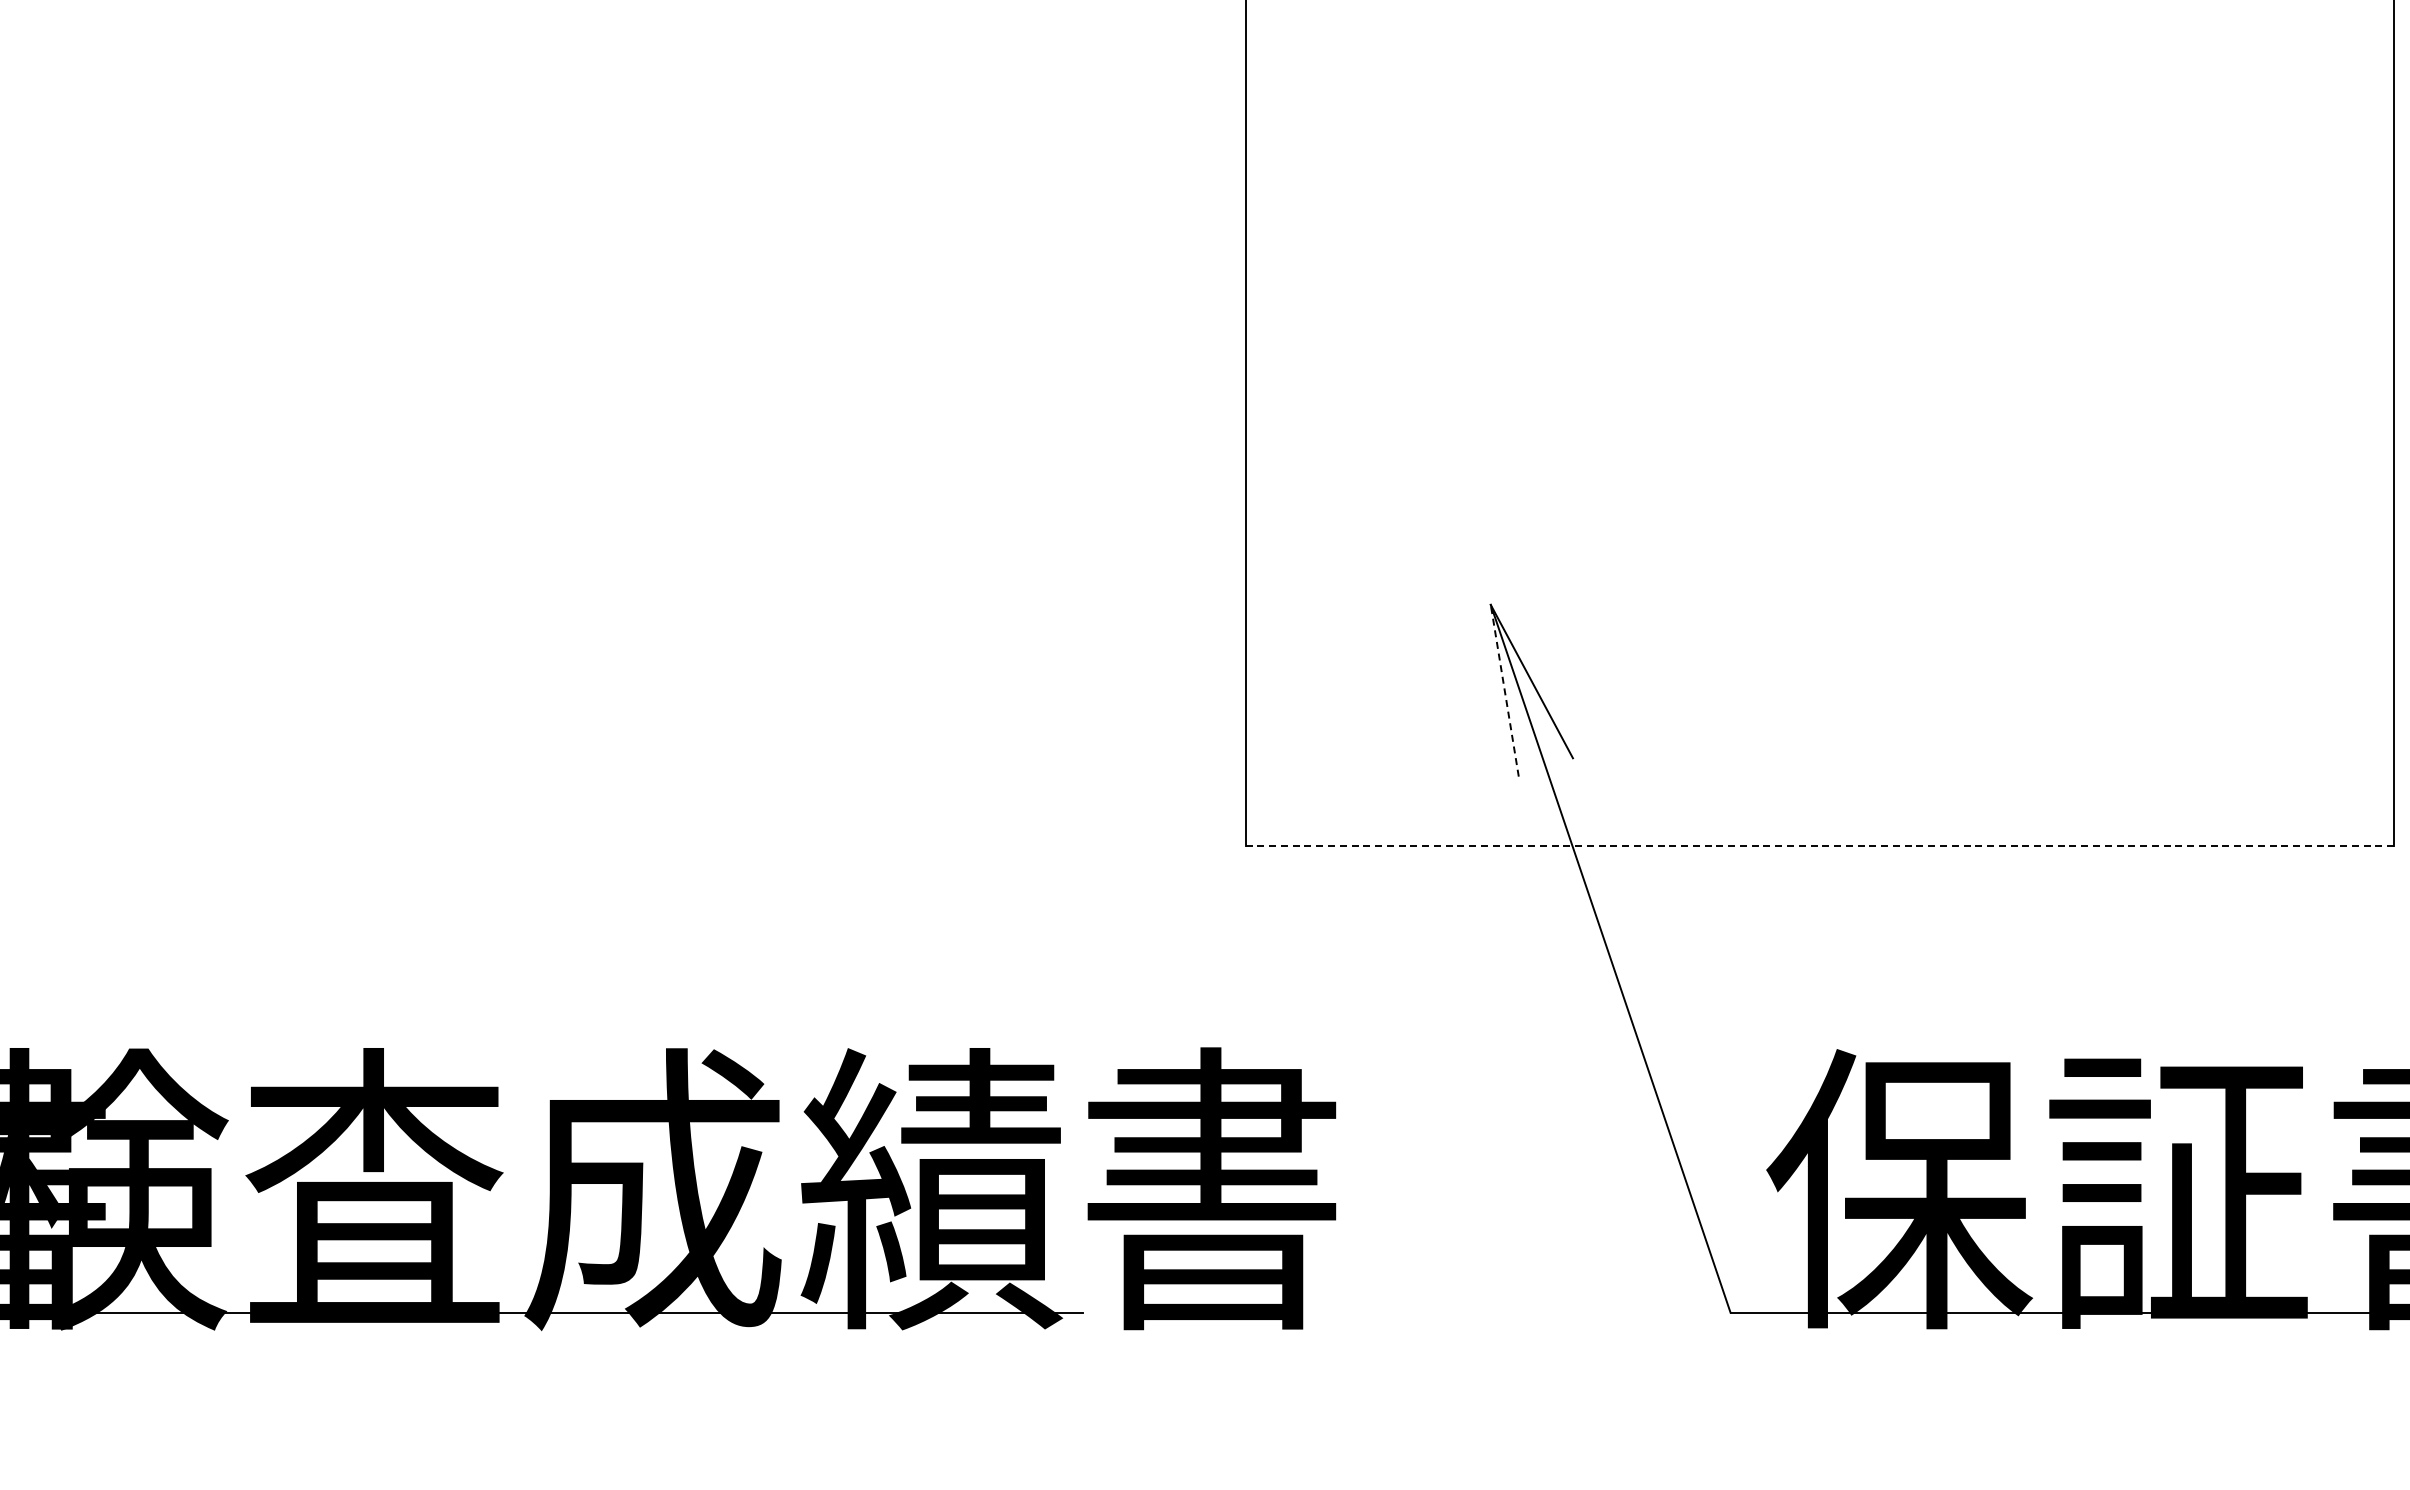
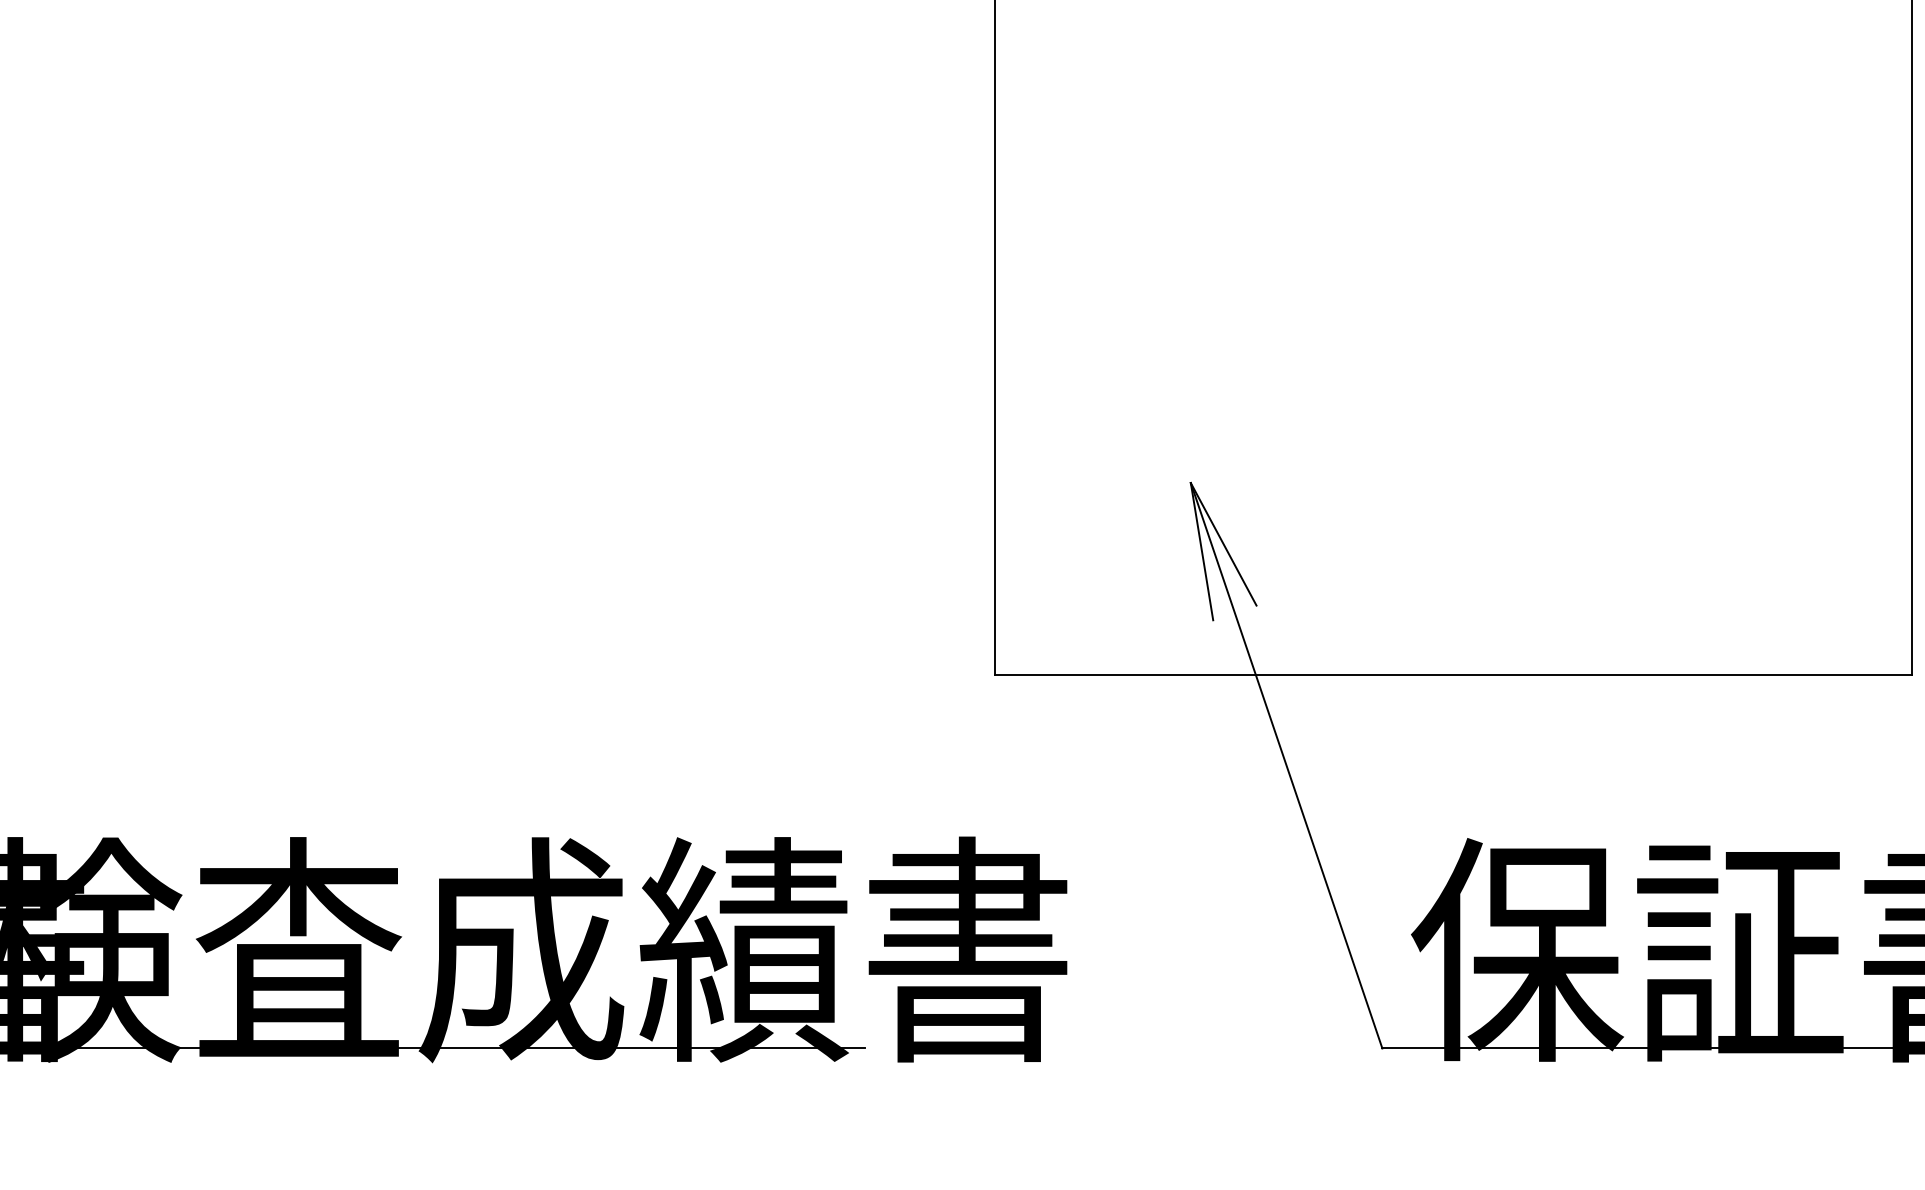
line: (1504, 690) -> (1201, 551), dashed -> solid
line: (1820, 845) -> (1454, 675), dashed -> solid

